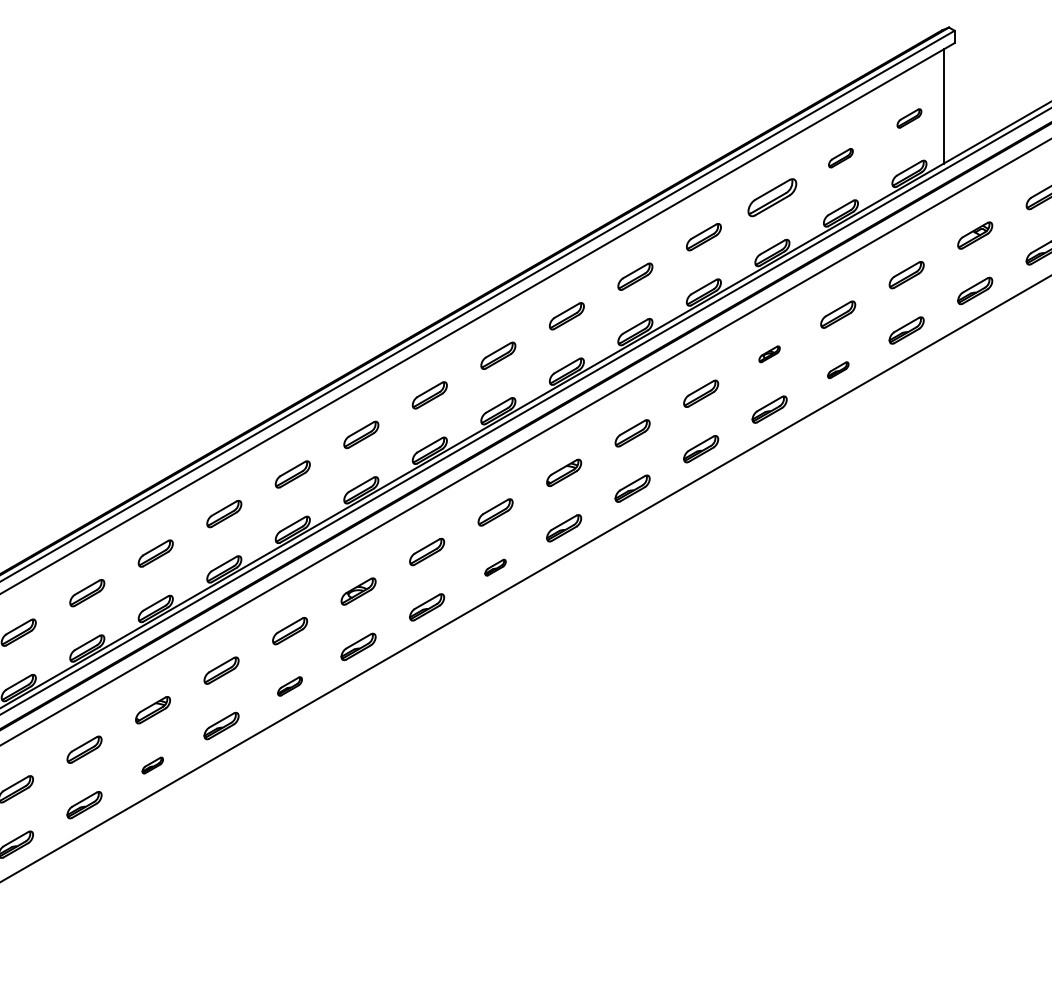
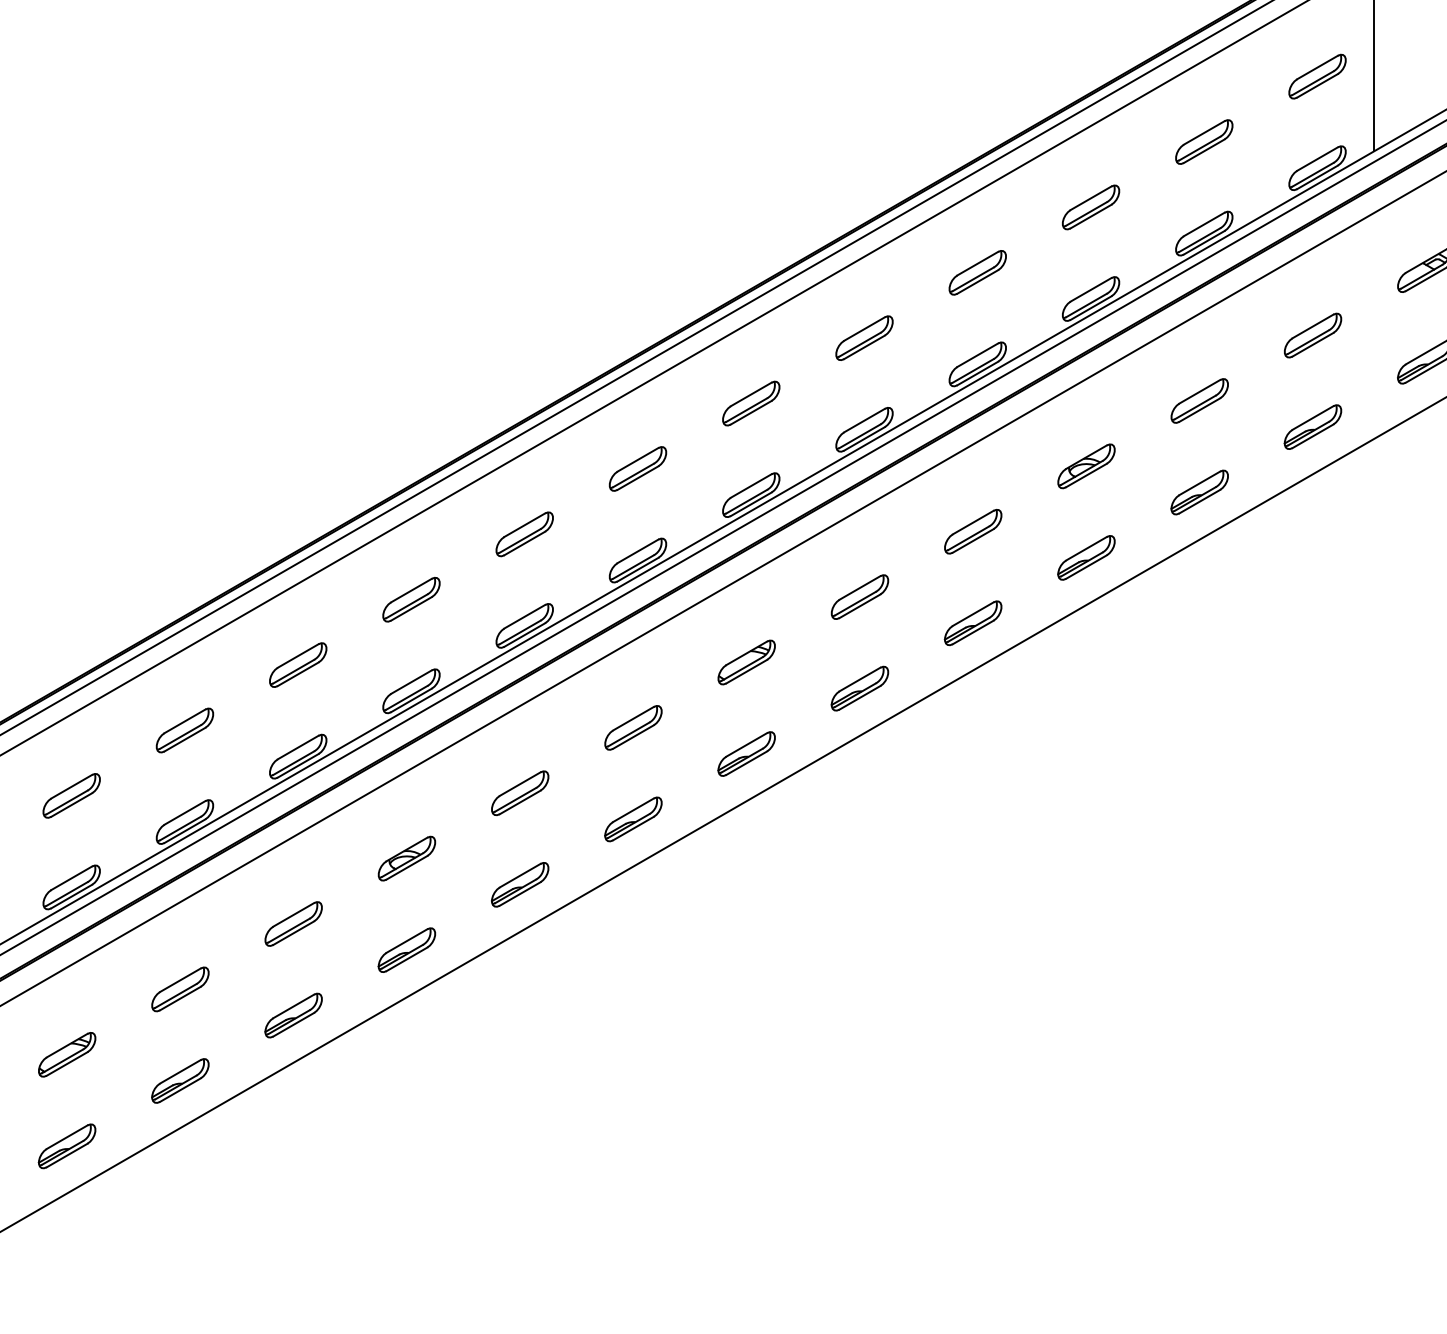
part: (909, 118) -> (1317, 76), size x1.43
part: (840, 158) -> (1203, 142), size x1.43
part: (772, 197) -> (1091, 207), size x0.71
part: (769, 354) -> (1086, 466), size x1.67
part: (838, 370) -> (1200, 493), size x1.67
part: (495, 567) -> (633, 818), size x1.67
part: (289, 686) -> (292, 1015), size x1.43
part: (152, 765) -> (66, 1146), size x1.67

